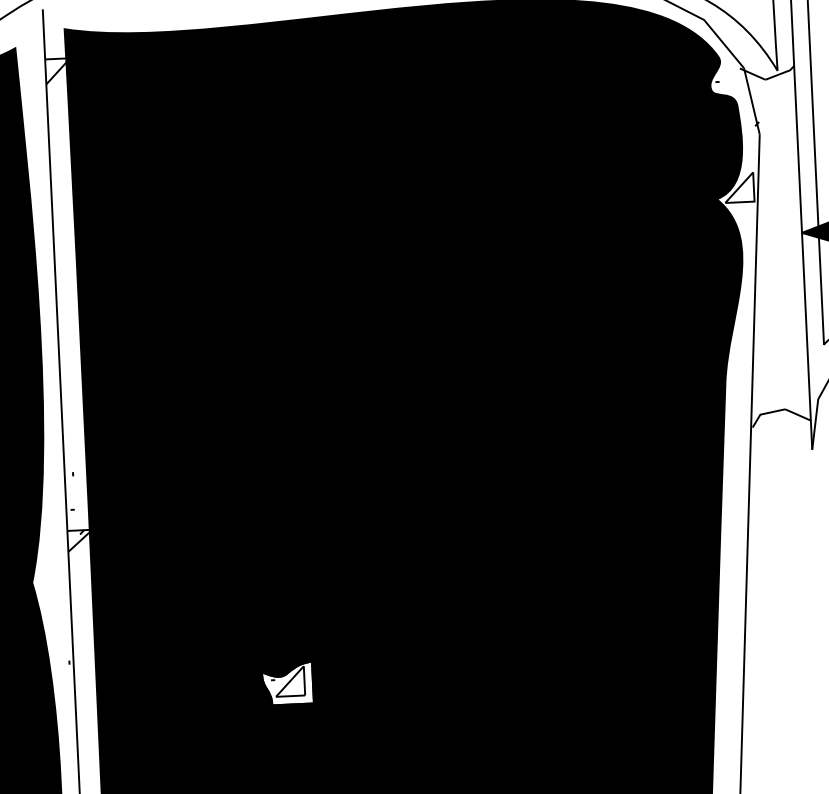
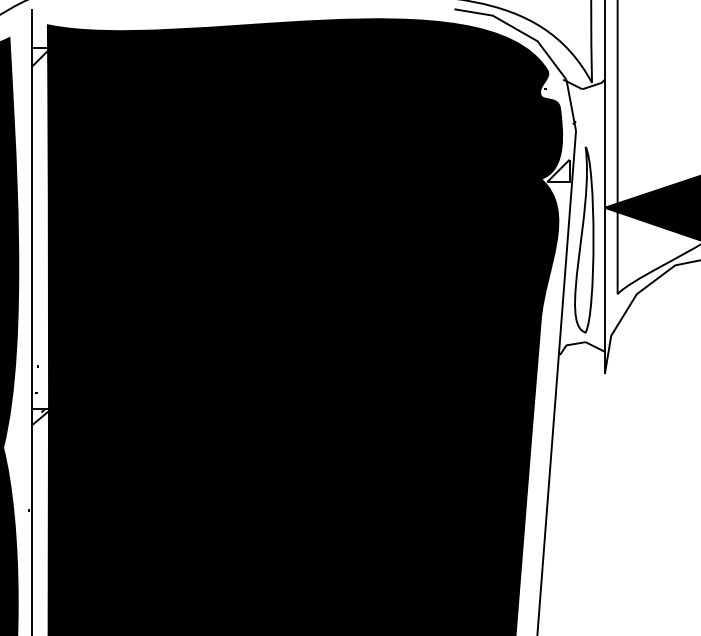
part: (777, 275) -> (584, 239), added
fill: (287, 684) -> (194, 534), added

